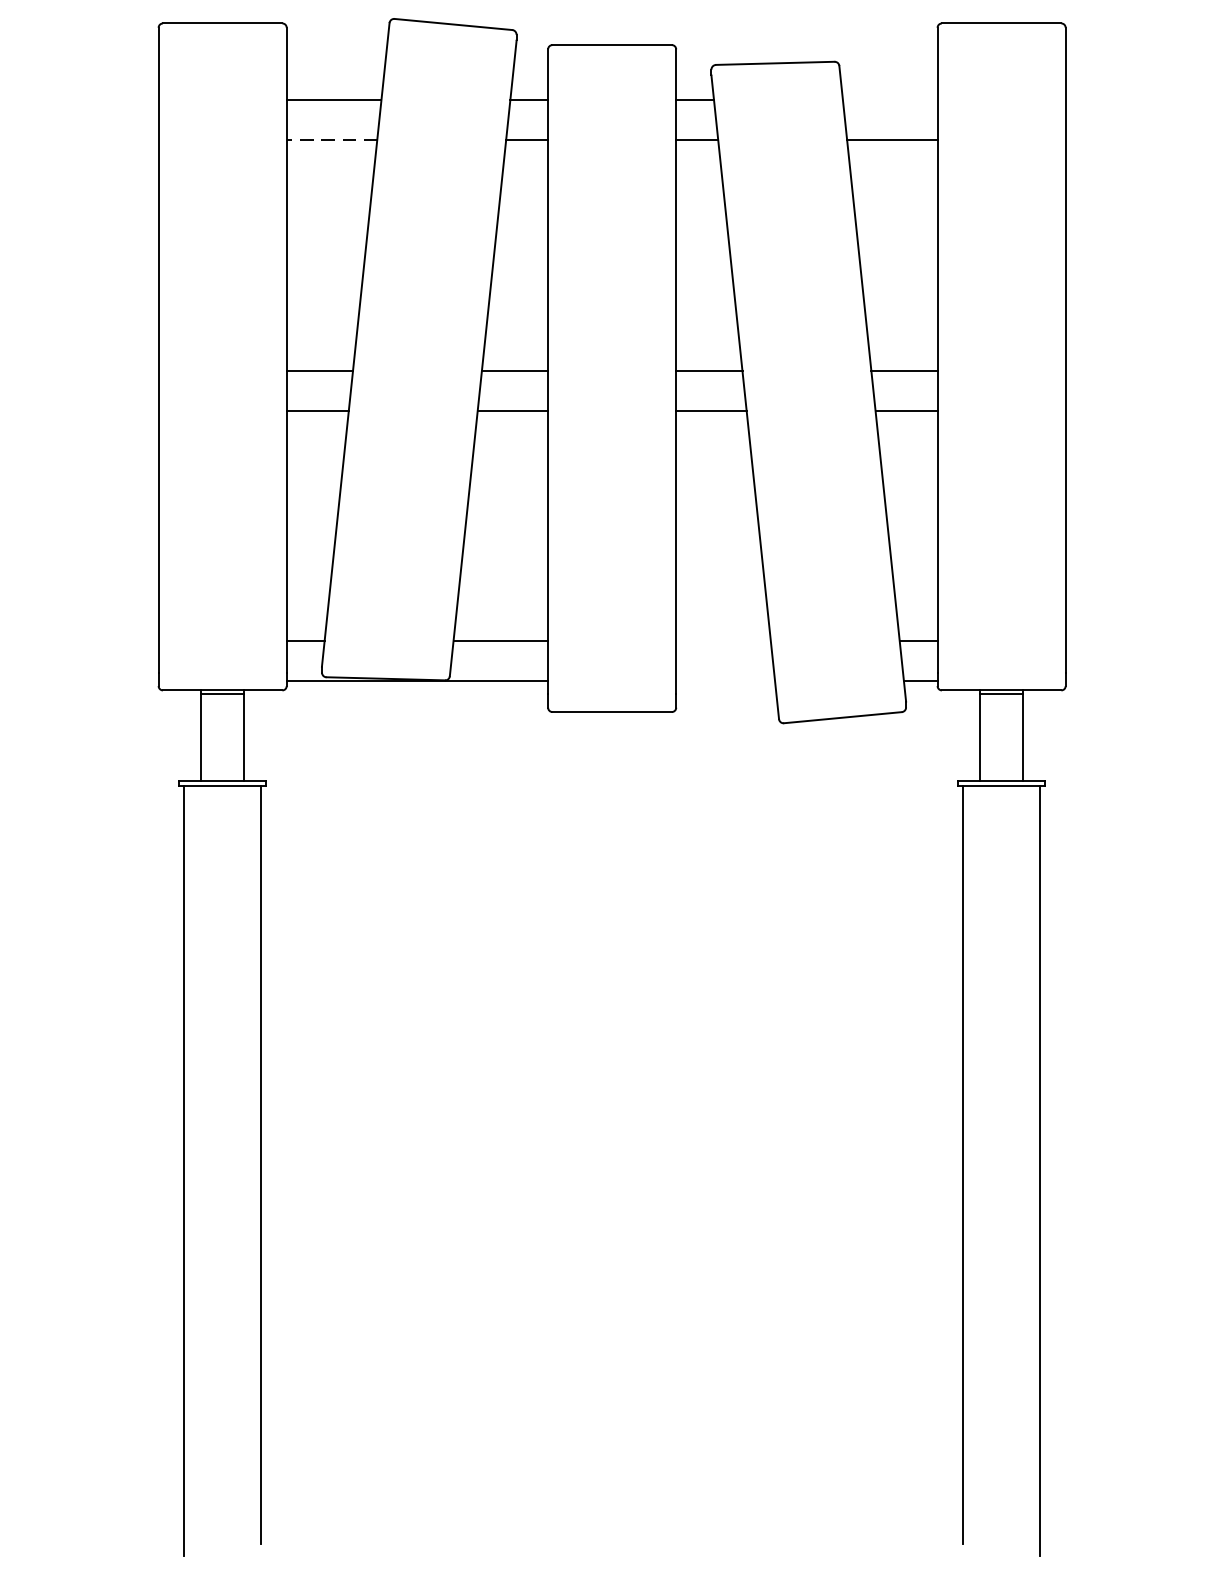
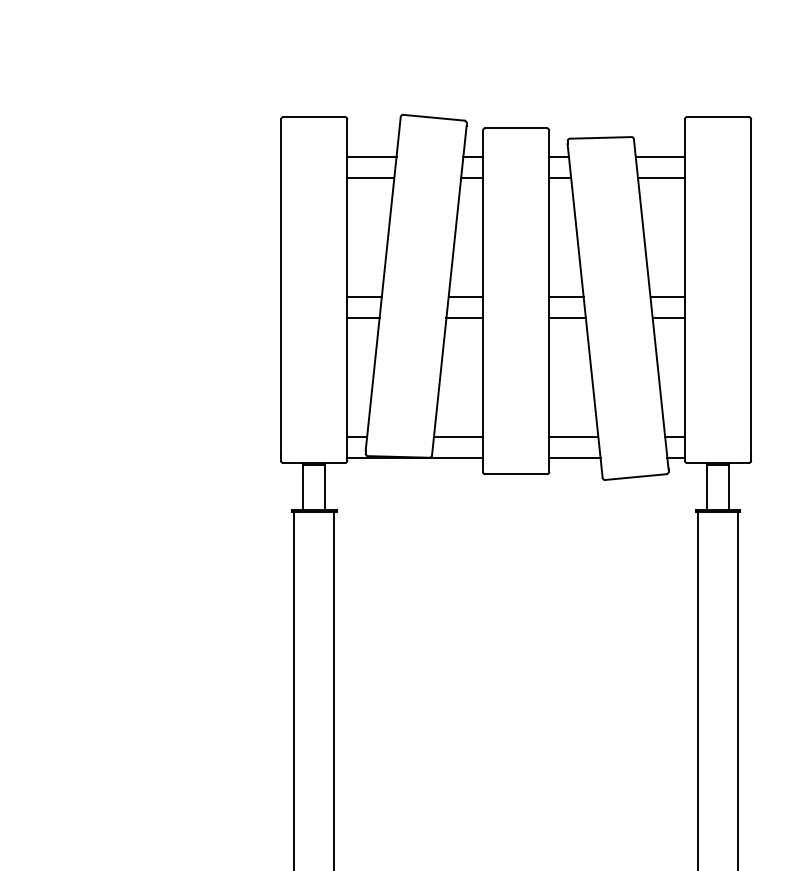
line: (888, 101) -> (659, 157), added
line: (331, 139) -> (370, 177), dashed -> solid
line: (722, 641) -> (573, 437), added
line: (724, 681) -> (574, 458), added

